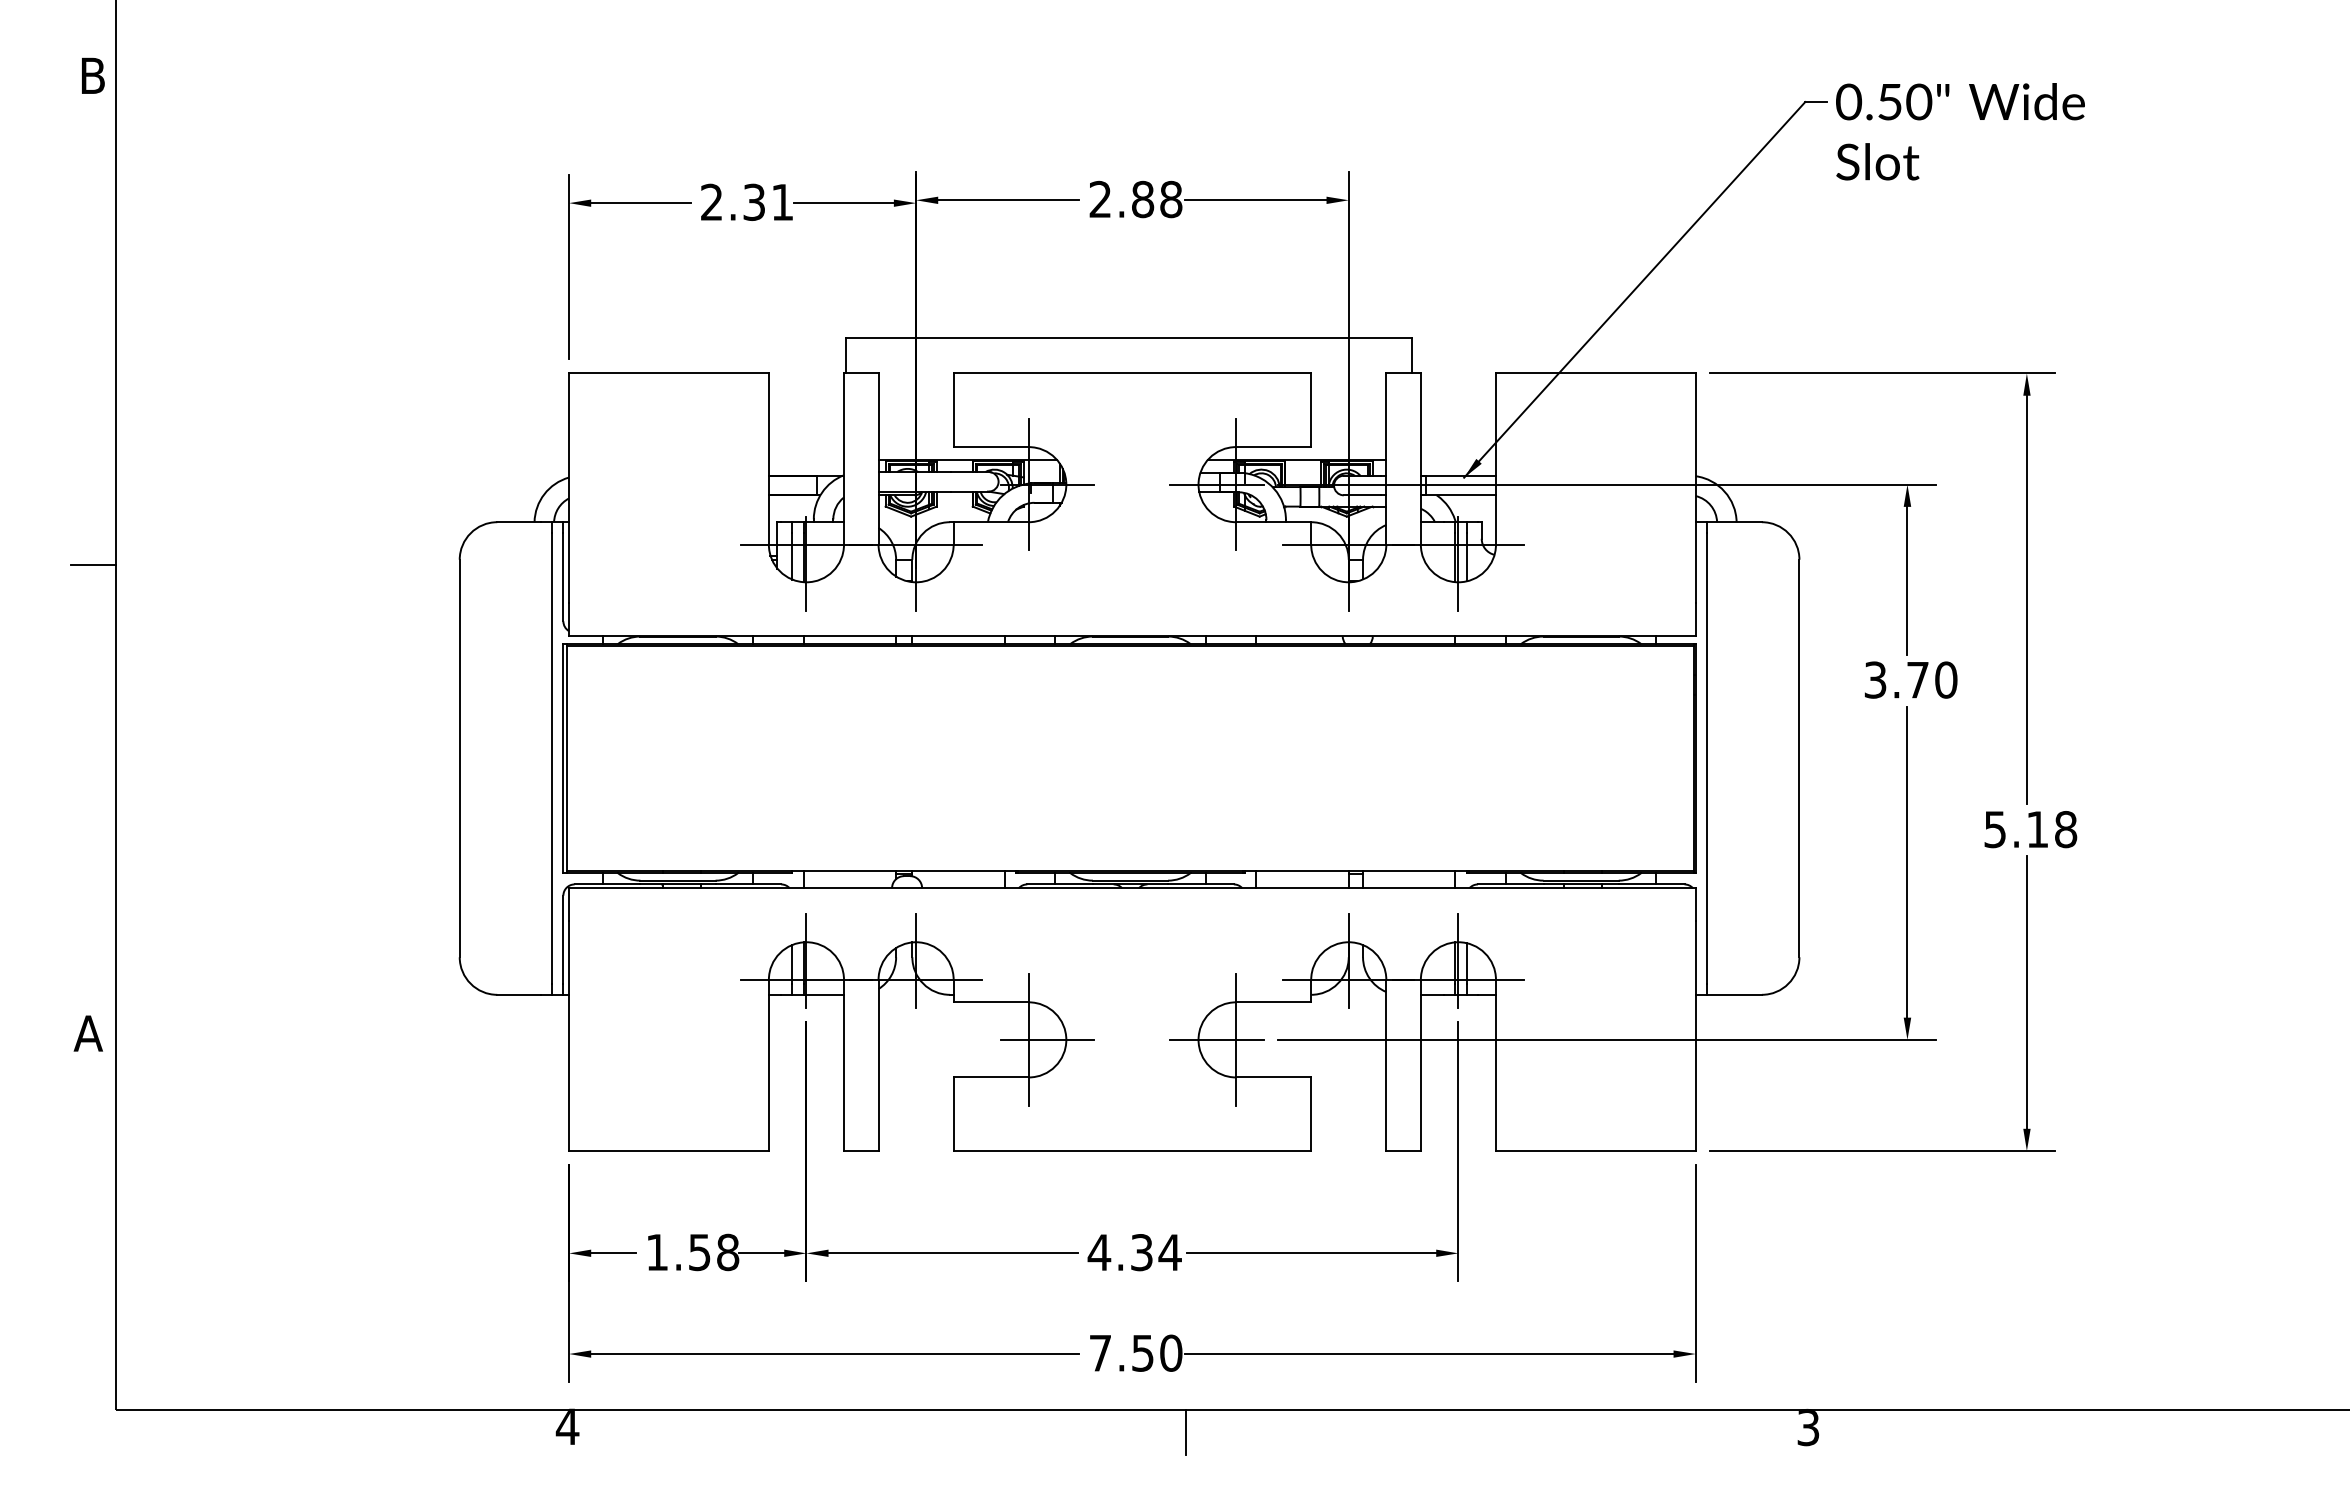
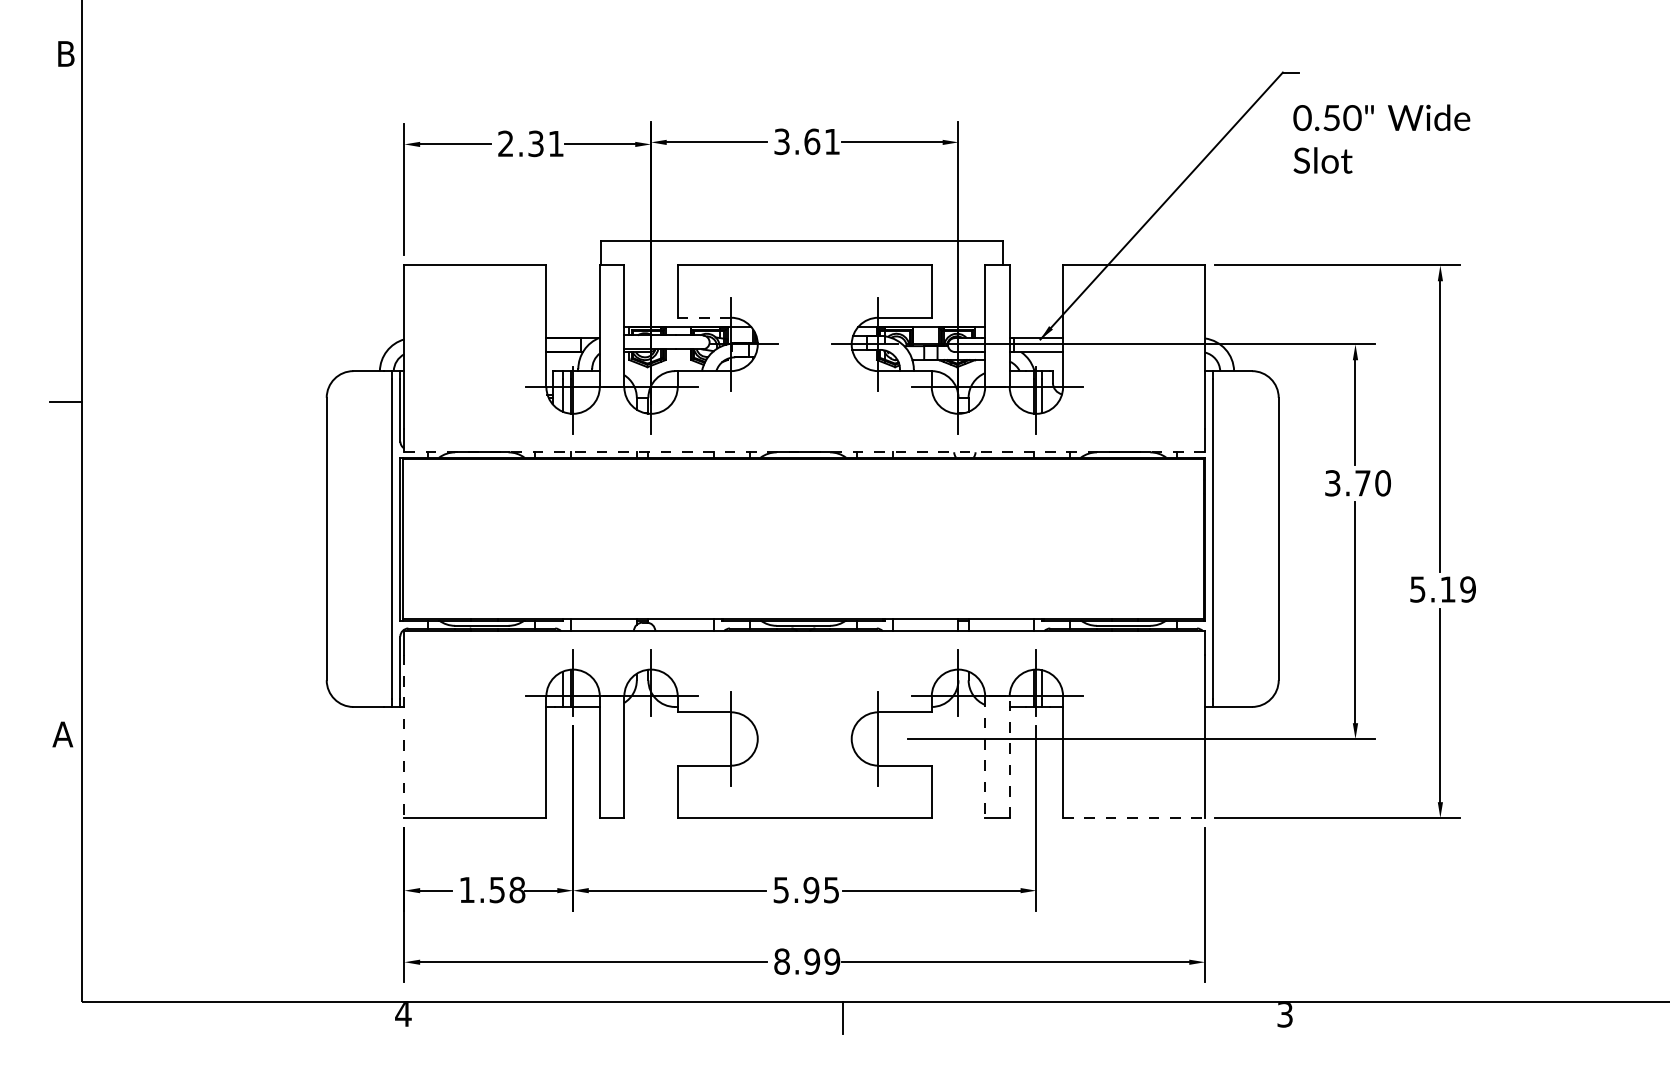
text: (1960, 131) -> (1381, 138), moved
text: (1135, 199) -> (806, 141), 2.88 -> 3.61
line: (991, 447) -> (704, 318), solid -> dashed
line: (1131, 636) -> (804, 452), solid -> dashed
text: (2065, 829) -> (1467, 589), 5.18 -> 5.19
line: (569, 1036) -> (404, 736), solid -> dashed
line: (1047, 1039) -> (744, 738), removed
line: (1217, 1039) -> (865, 738), removed
line: (1386, 1065) -> (985, 757), solid -> dashed
line: (1420, 1065) -> (1009, 757), solid -> dashed
line: (1595, 1151) -> (1133, 818), solid -> dashed
text: (1134, 1252) -> (806, 890), 4.34 -> 5.95
text: (1135, 1352) -> (806, 961), 7.50 -> 8.99

